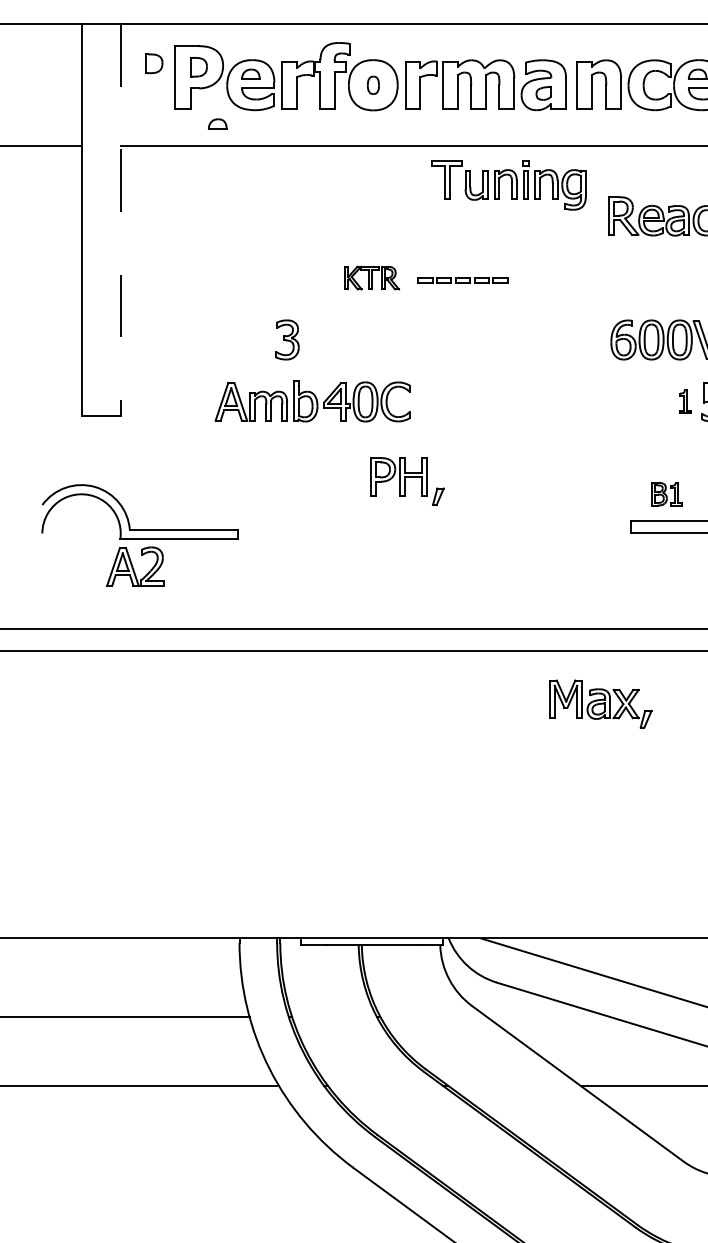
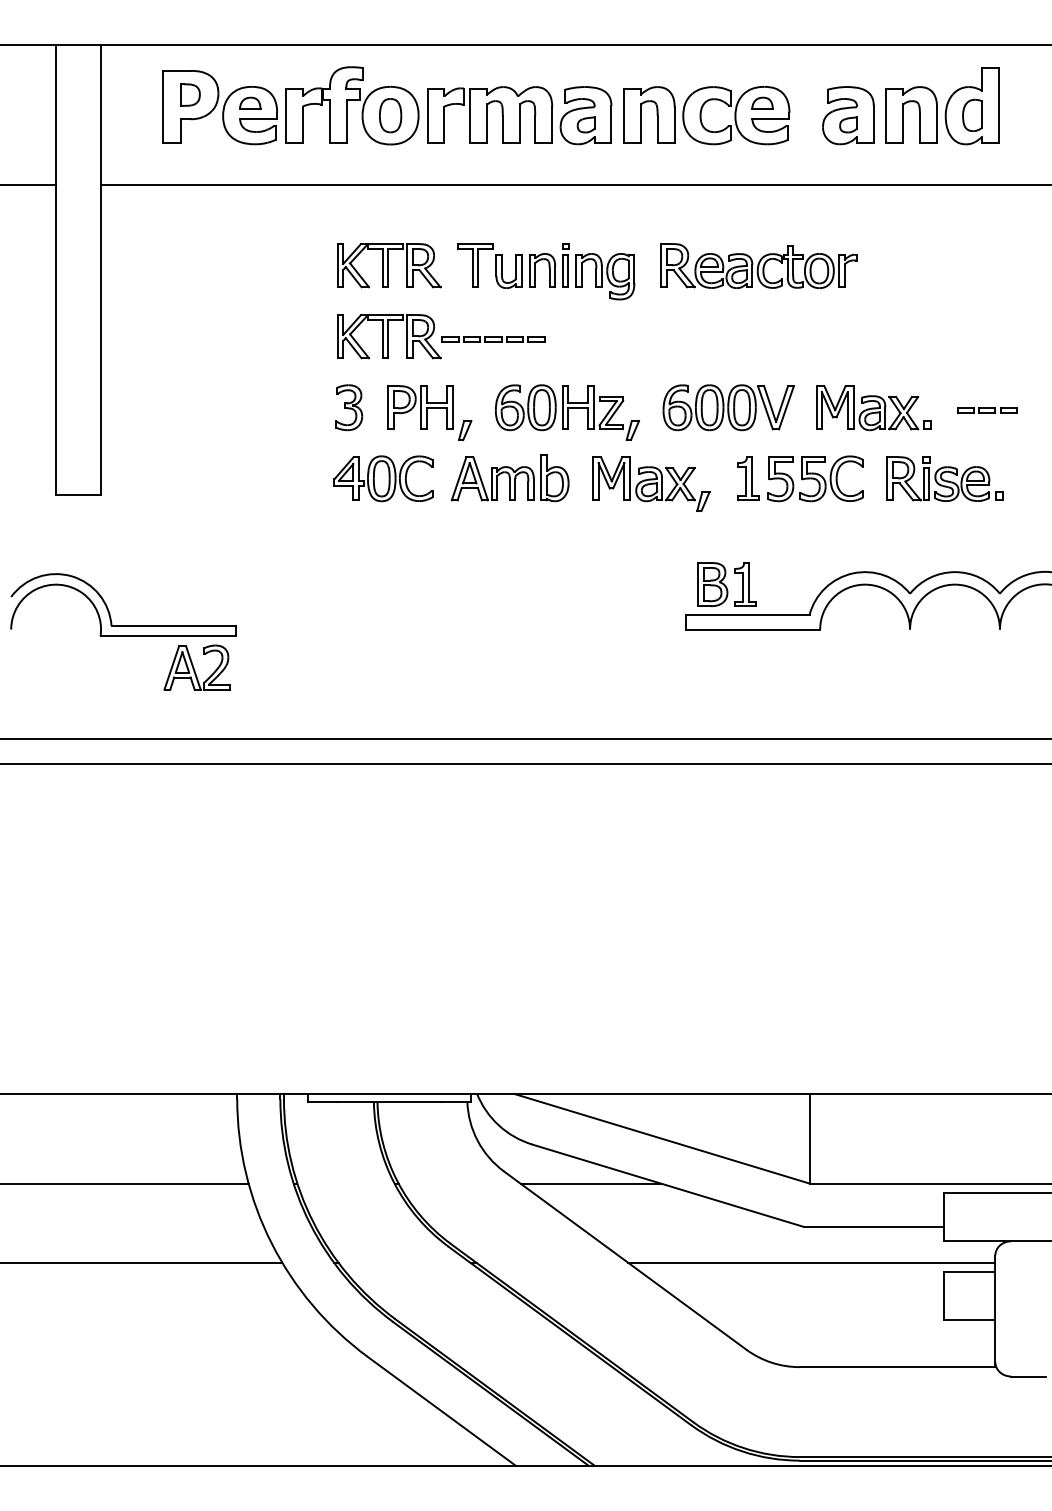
part: (154, 63) -> (139, 90), removed
part: (373, 85) -> (390, 115), size x1.67
part: (217, 123) -> (212, 159), removed
part: (509, 185) -> (546, 271), moved
part: (372, 215) -> (389, 265), added
line: (121, 220) -> (101, 270), dashed -> solid
part: (372, 277) -> (389, 336), size x1.67
part: (287, 339) -> (349, 407), moved
part: (527, 344) -> (567, 412), added
part: (265, 401) -> (509, 478), moved
part: (685, 401) -> (748, 478), size x1.67
part: (407, 481) -> (429, 413), moved
part: (666, 494) -> (726, 584), size x1.67
part: (135, 566) -> (196, 667), moved
part: (600, 704) -> (651, 484), moved
line: (547, 1016) -> (590, 1183), added

